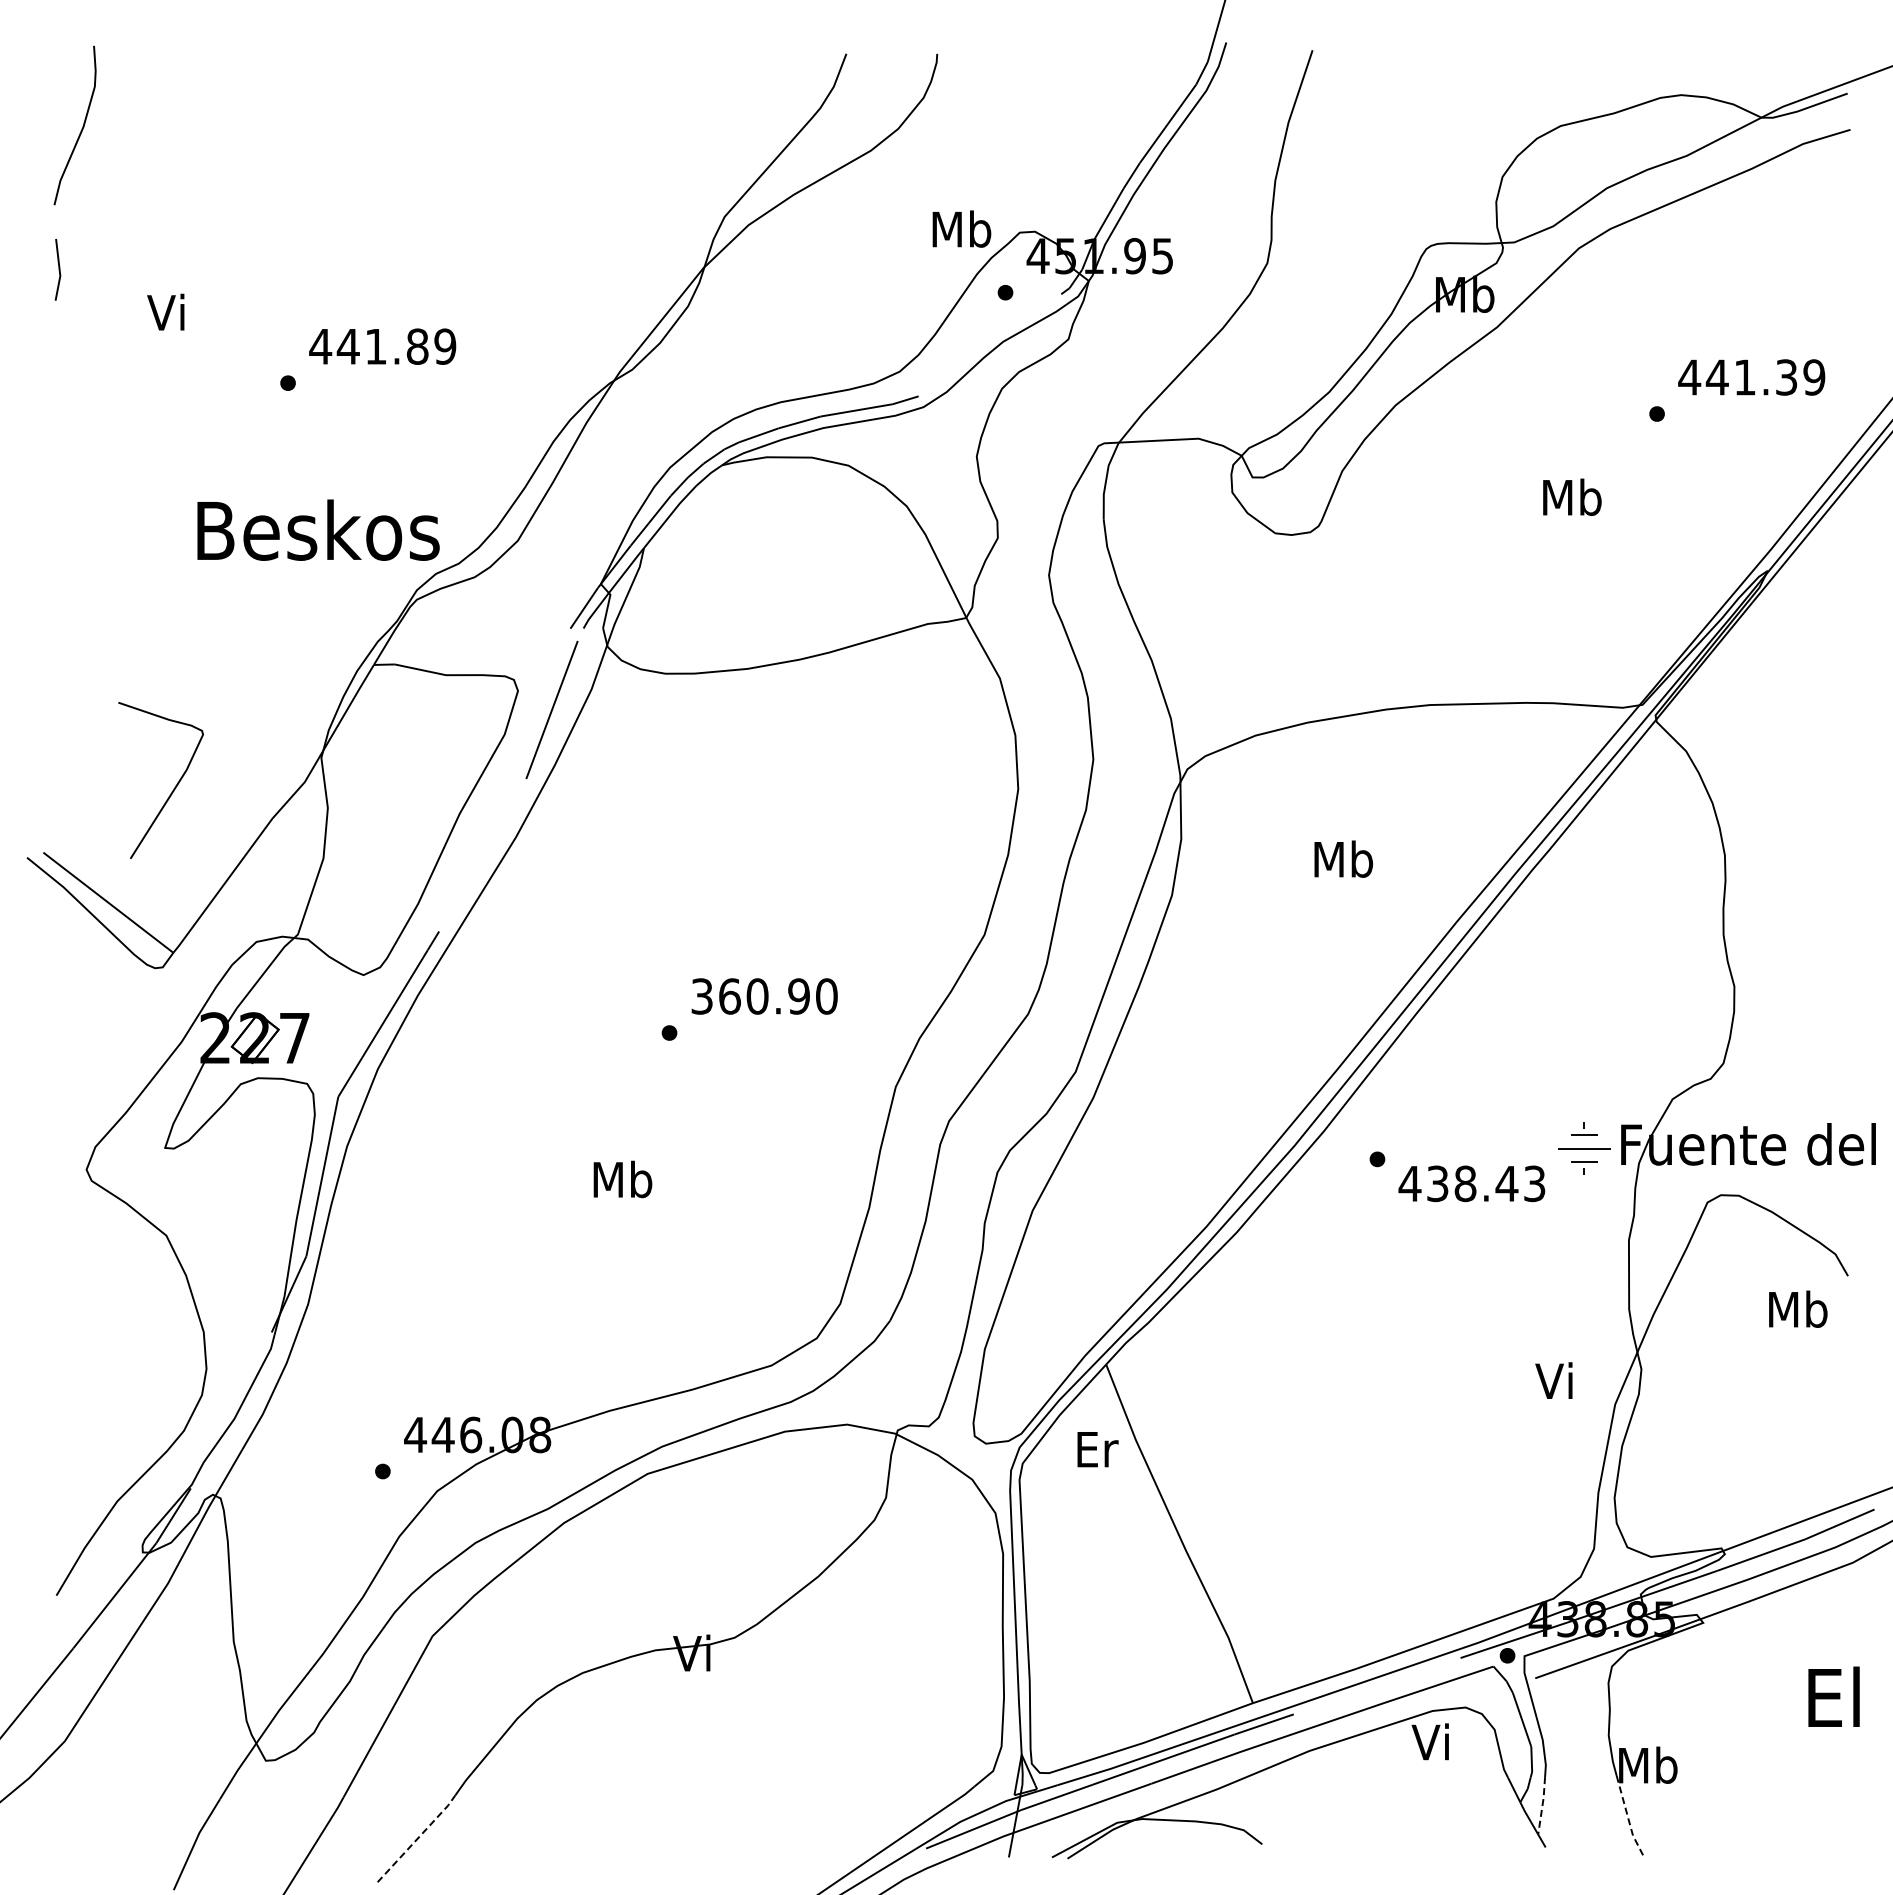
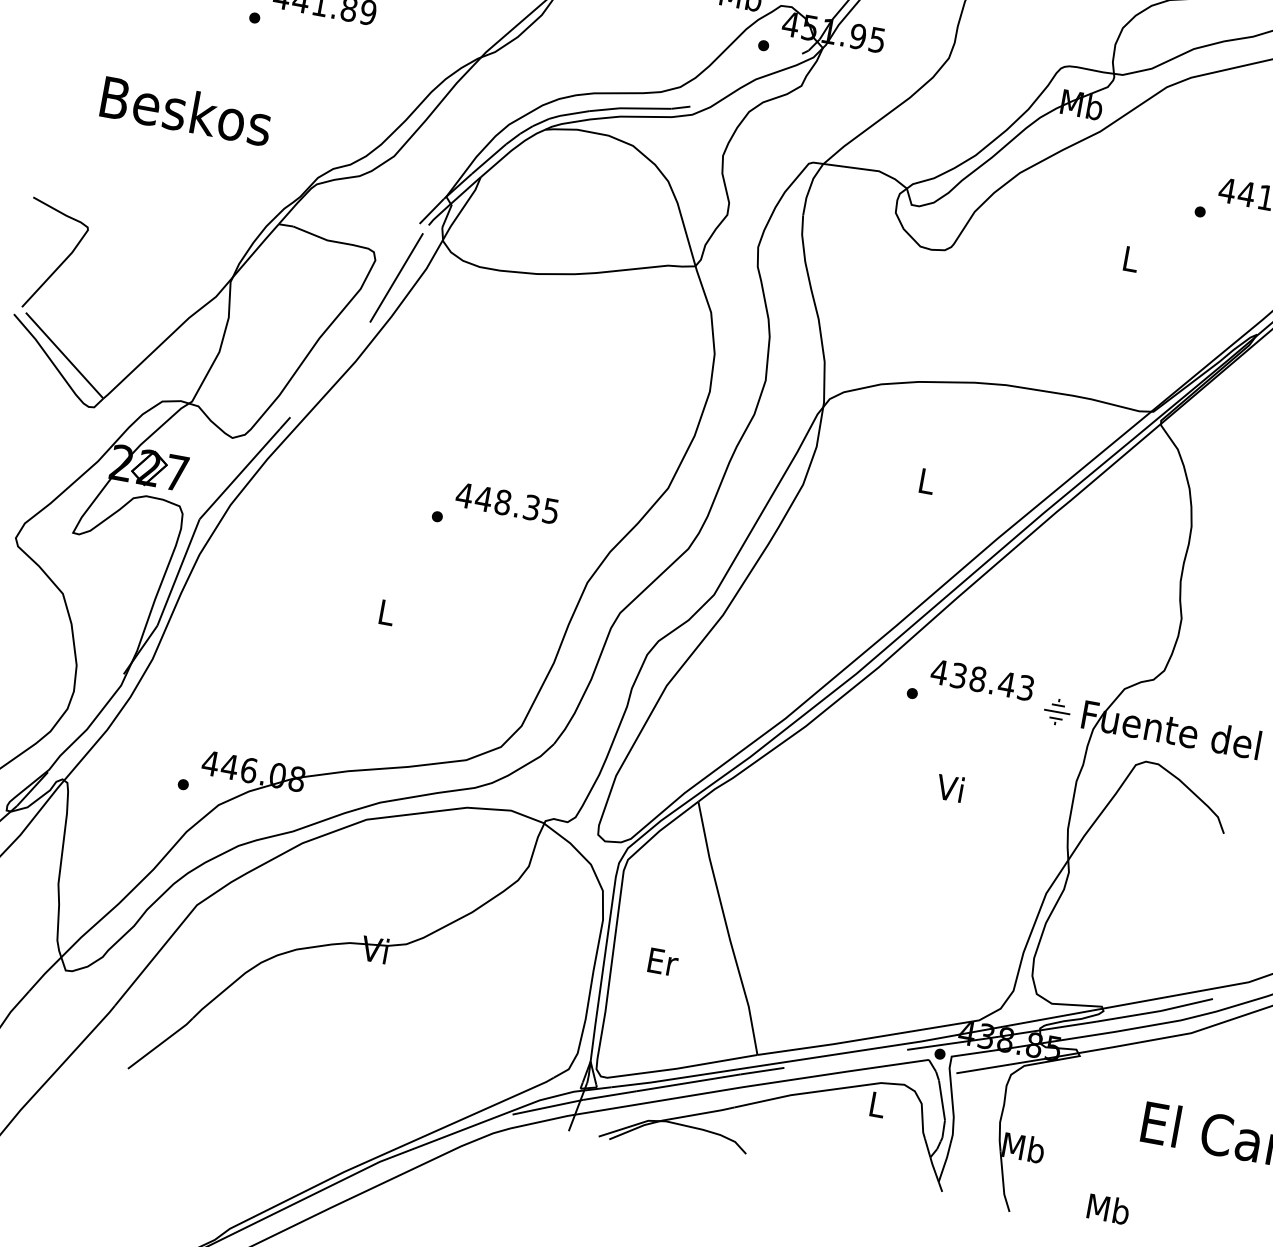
text: (1572, 496) -> (1131, 258), Mb -> L
text: (318, 529) -> (186, 110), moved
curve: (173, 788) -> (60, 263), moved
text: (1343, 858) -> (926, 480), Mb -> L
text: (763, 996) -> (507, 503), 360.90 -> 448.35
part: (1583, 1147) -> (1056, 711), size x0.71
text: (622, 1179) -> (386, 612), Mb -> L
text: (1471, 1183) -> (982, 679), moved
text: (1798, 1308) -> (1108, 1208), moved
text: (1553, 1380) -> (949, 787), moved
text: (1097, 1449) -> (663, 962), moved
text: (1429, 1741) -> (875, 1103), Vi -> L
line: (1542, 1805) -> (945, 1162), dashed -> solid
line: (1628, 1819) -> (1003, 1182), dashed -> solid
line: (417, 1838) -> (161, 1043), dashed -> solid

